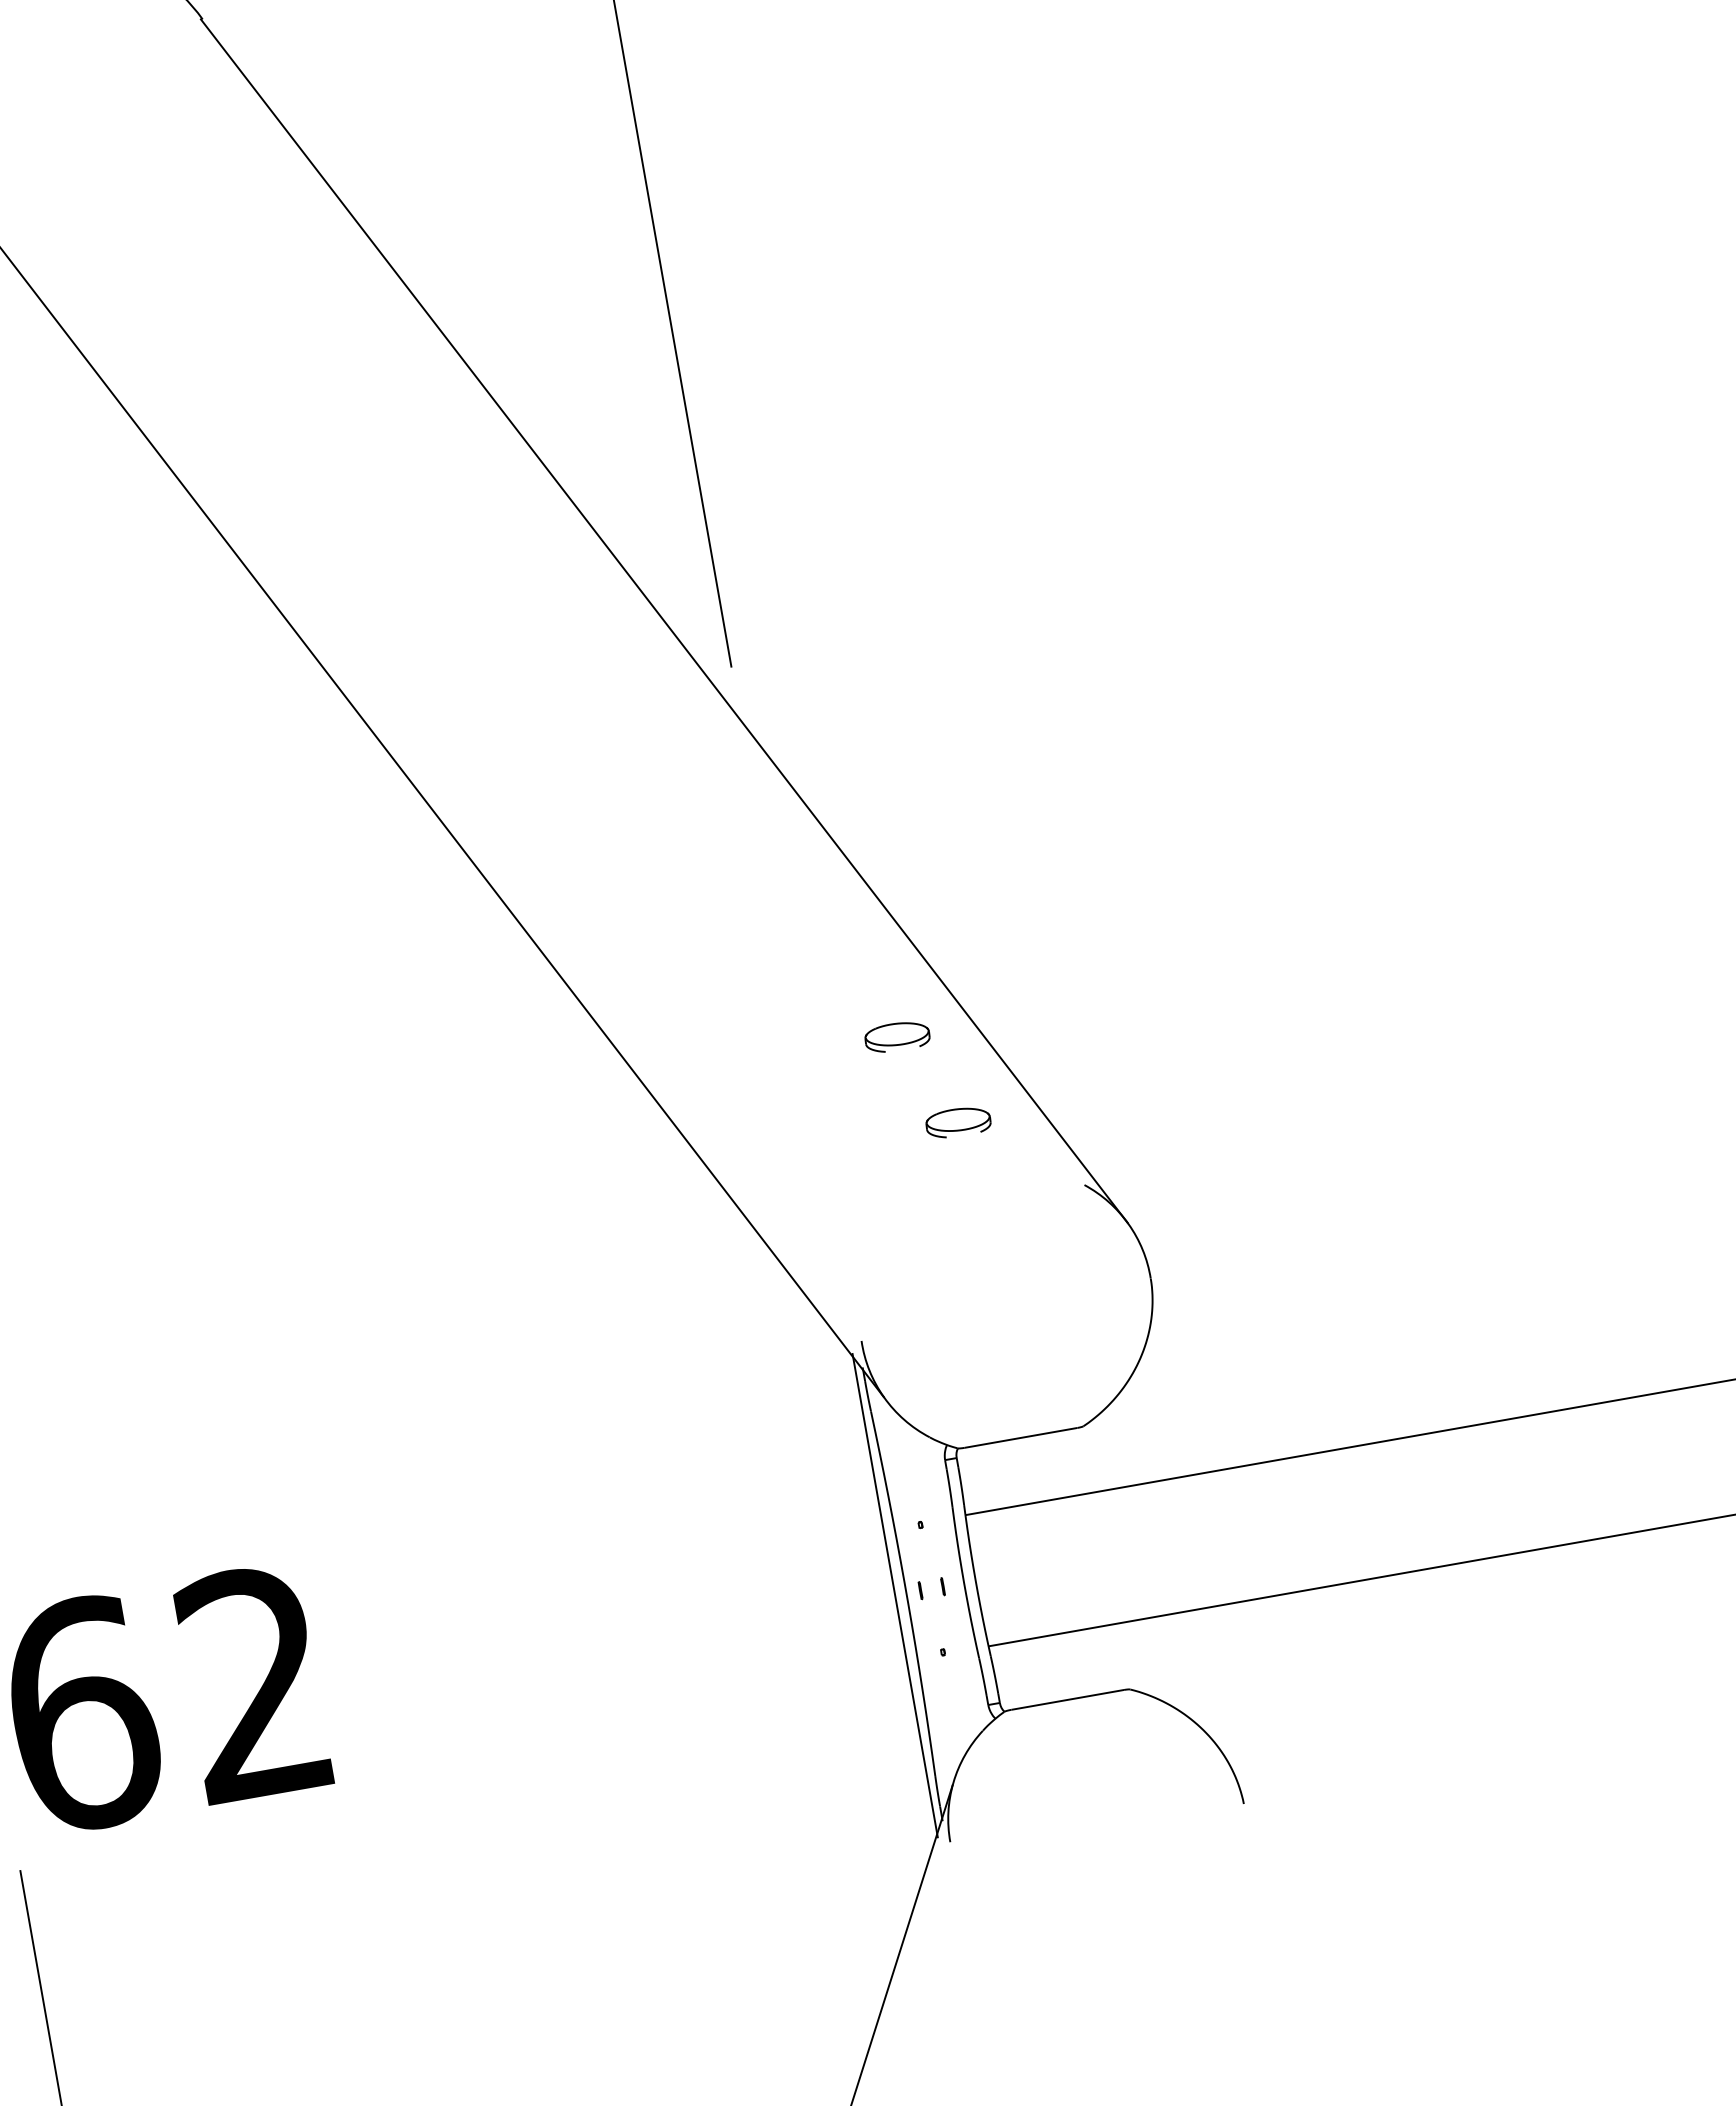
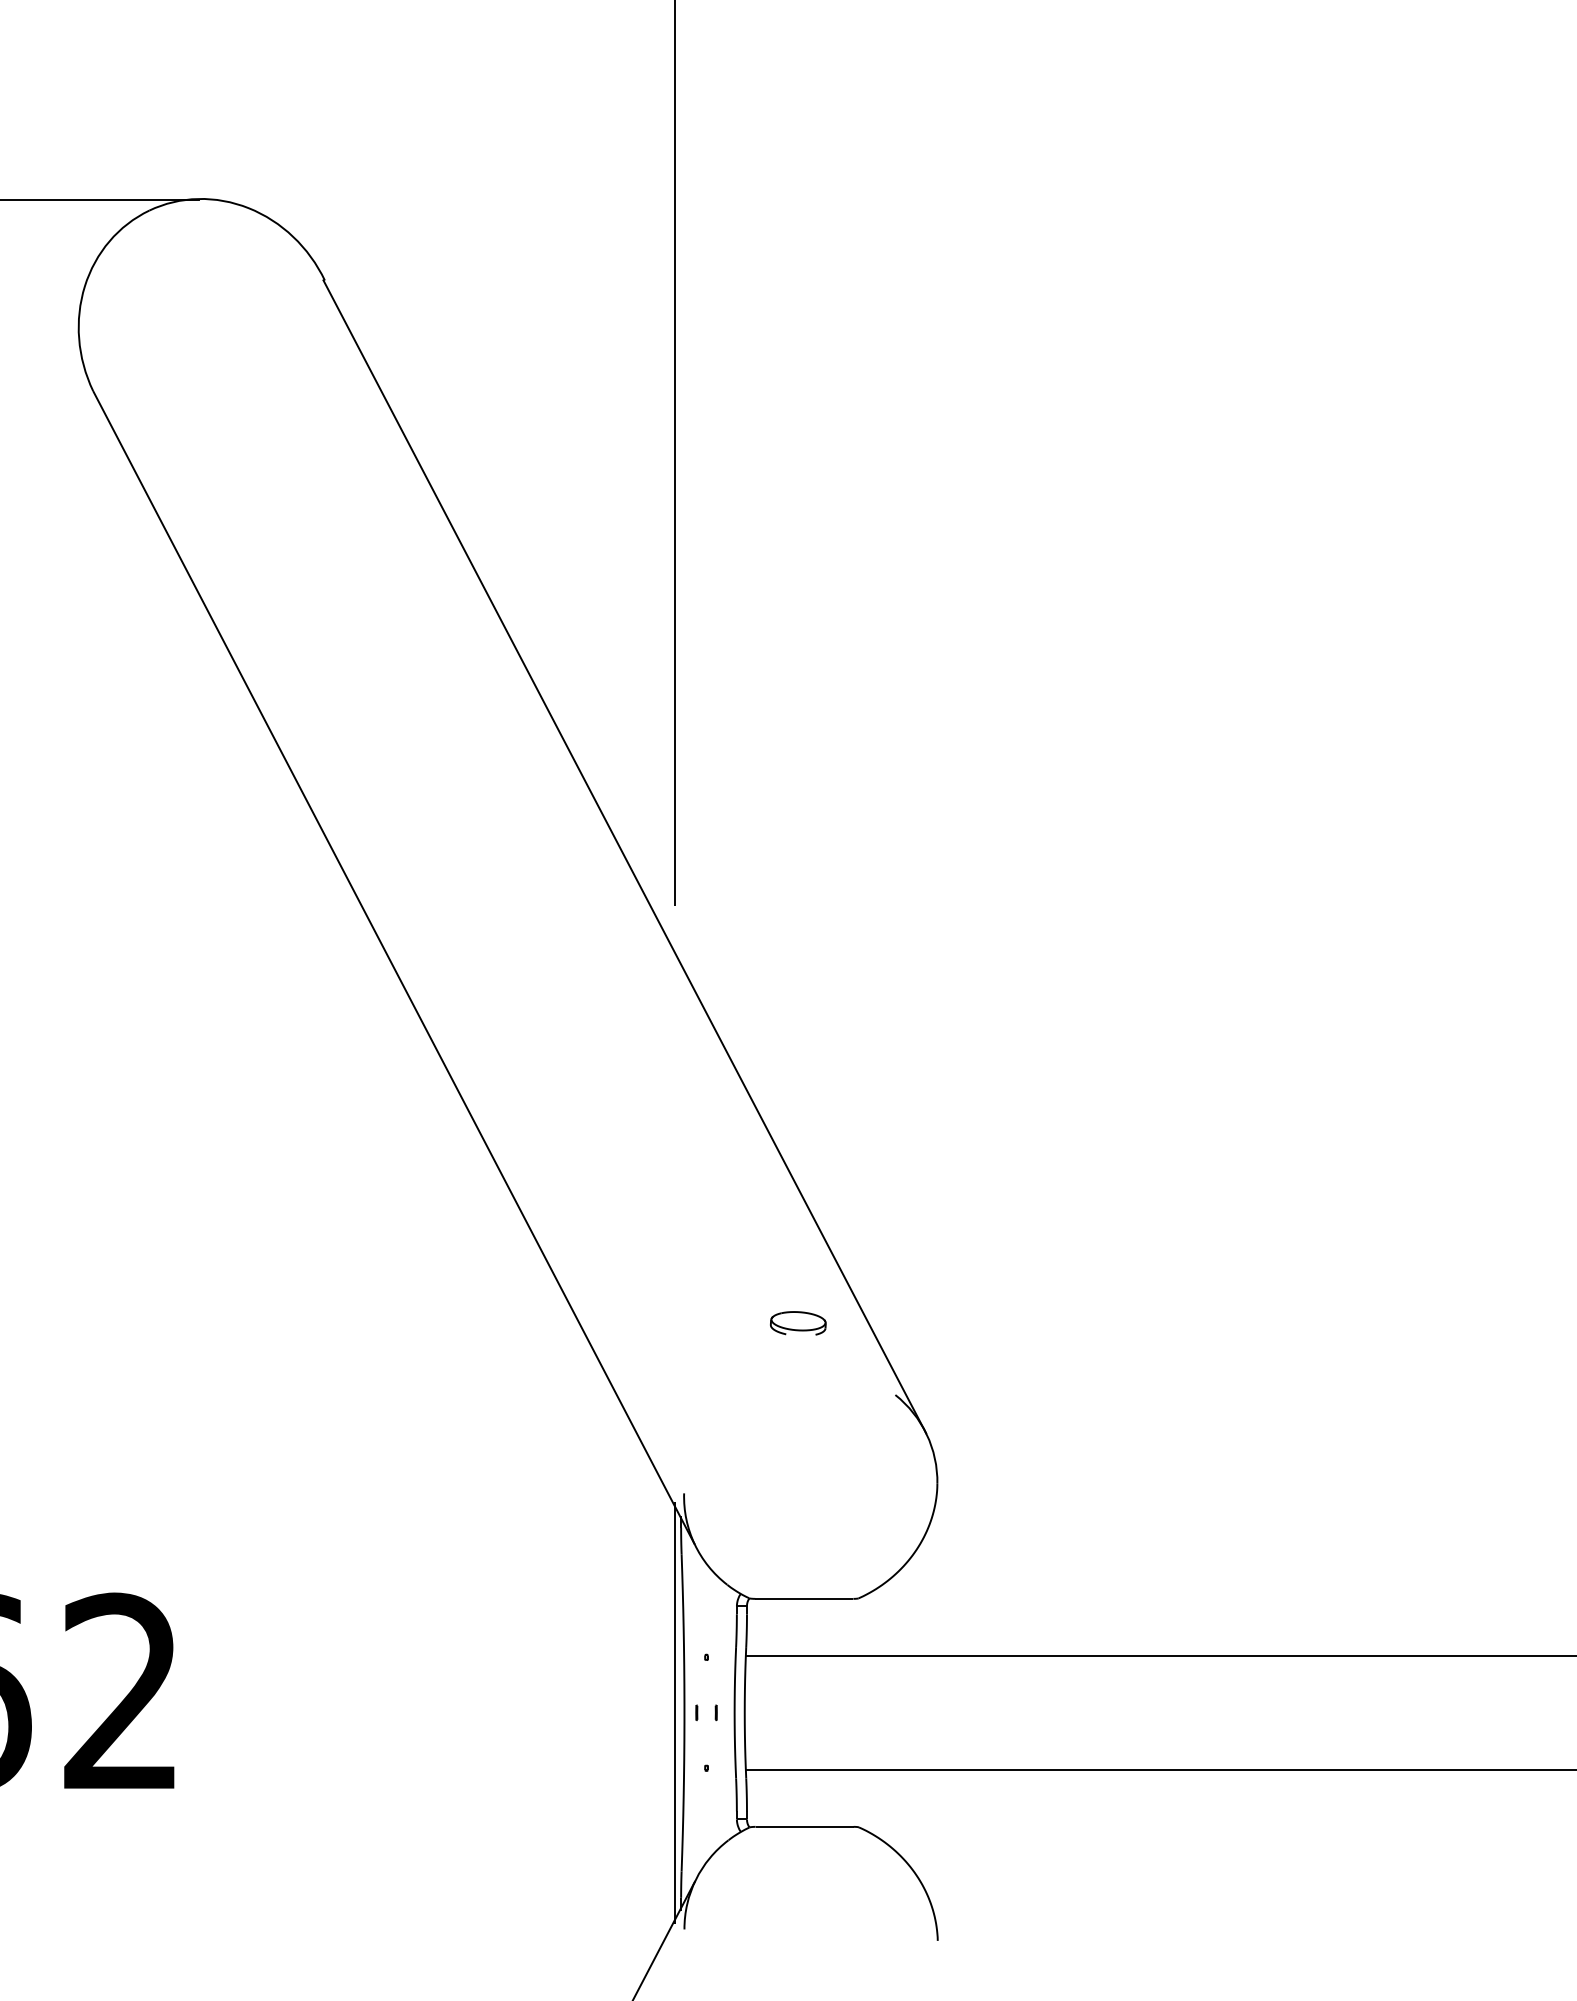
part: (897, 1036) -> (759, 1241), removed

